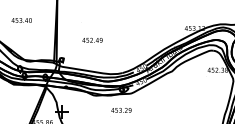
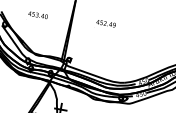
text: (92, 39) -> (106, 22), moved

